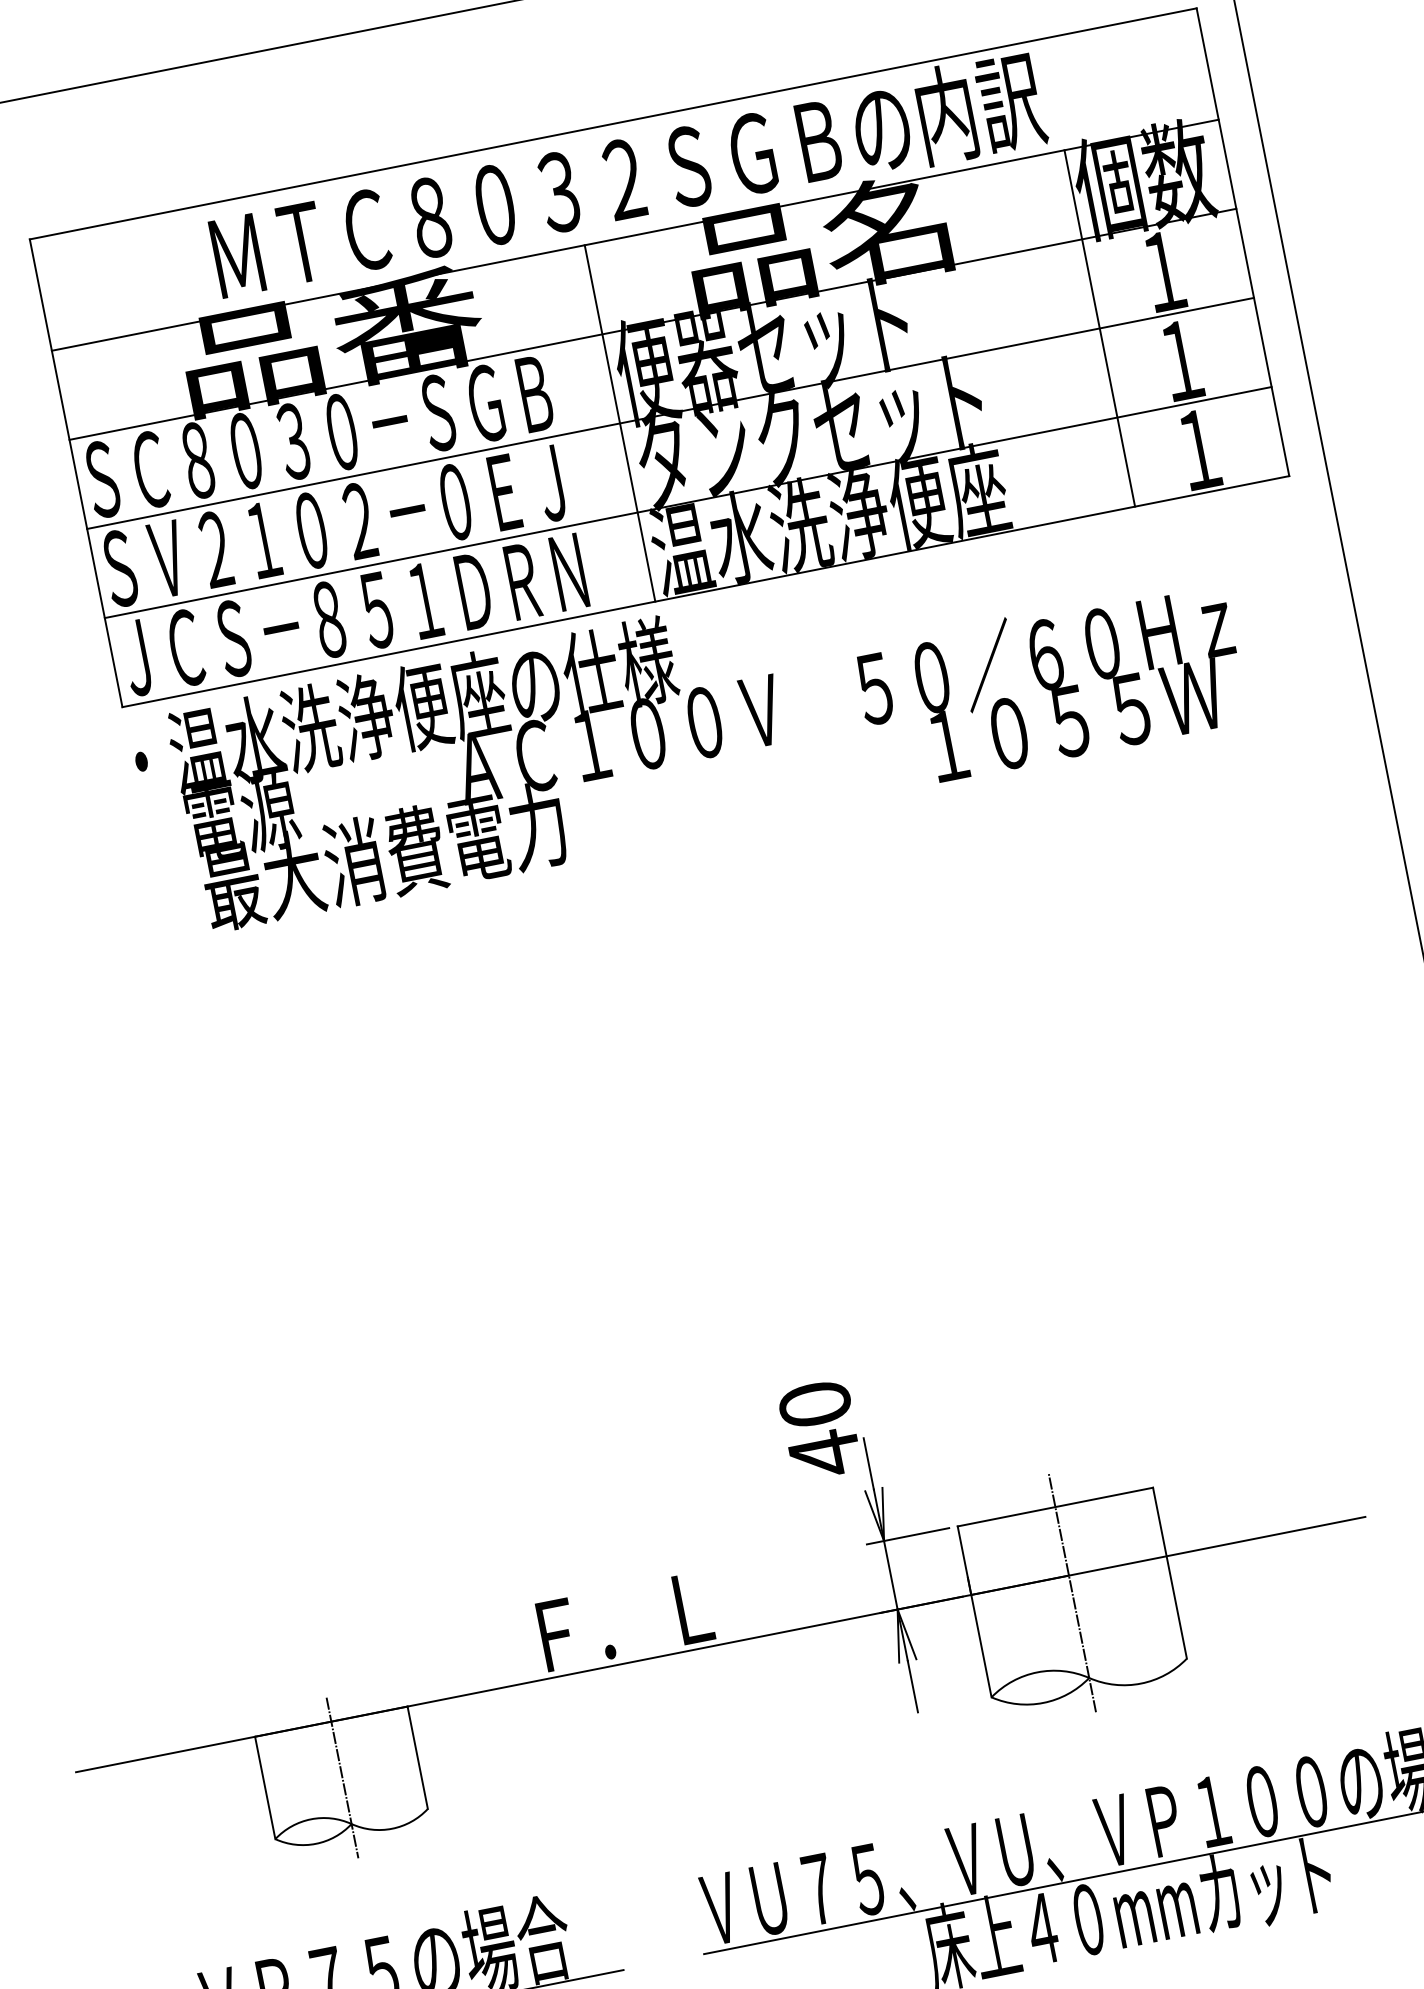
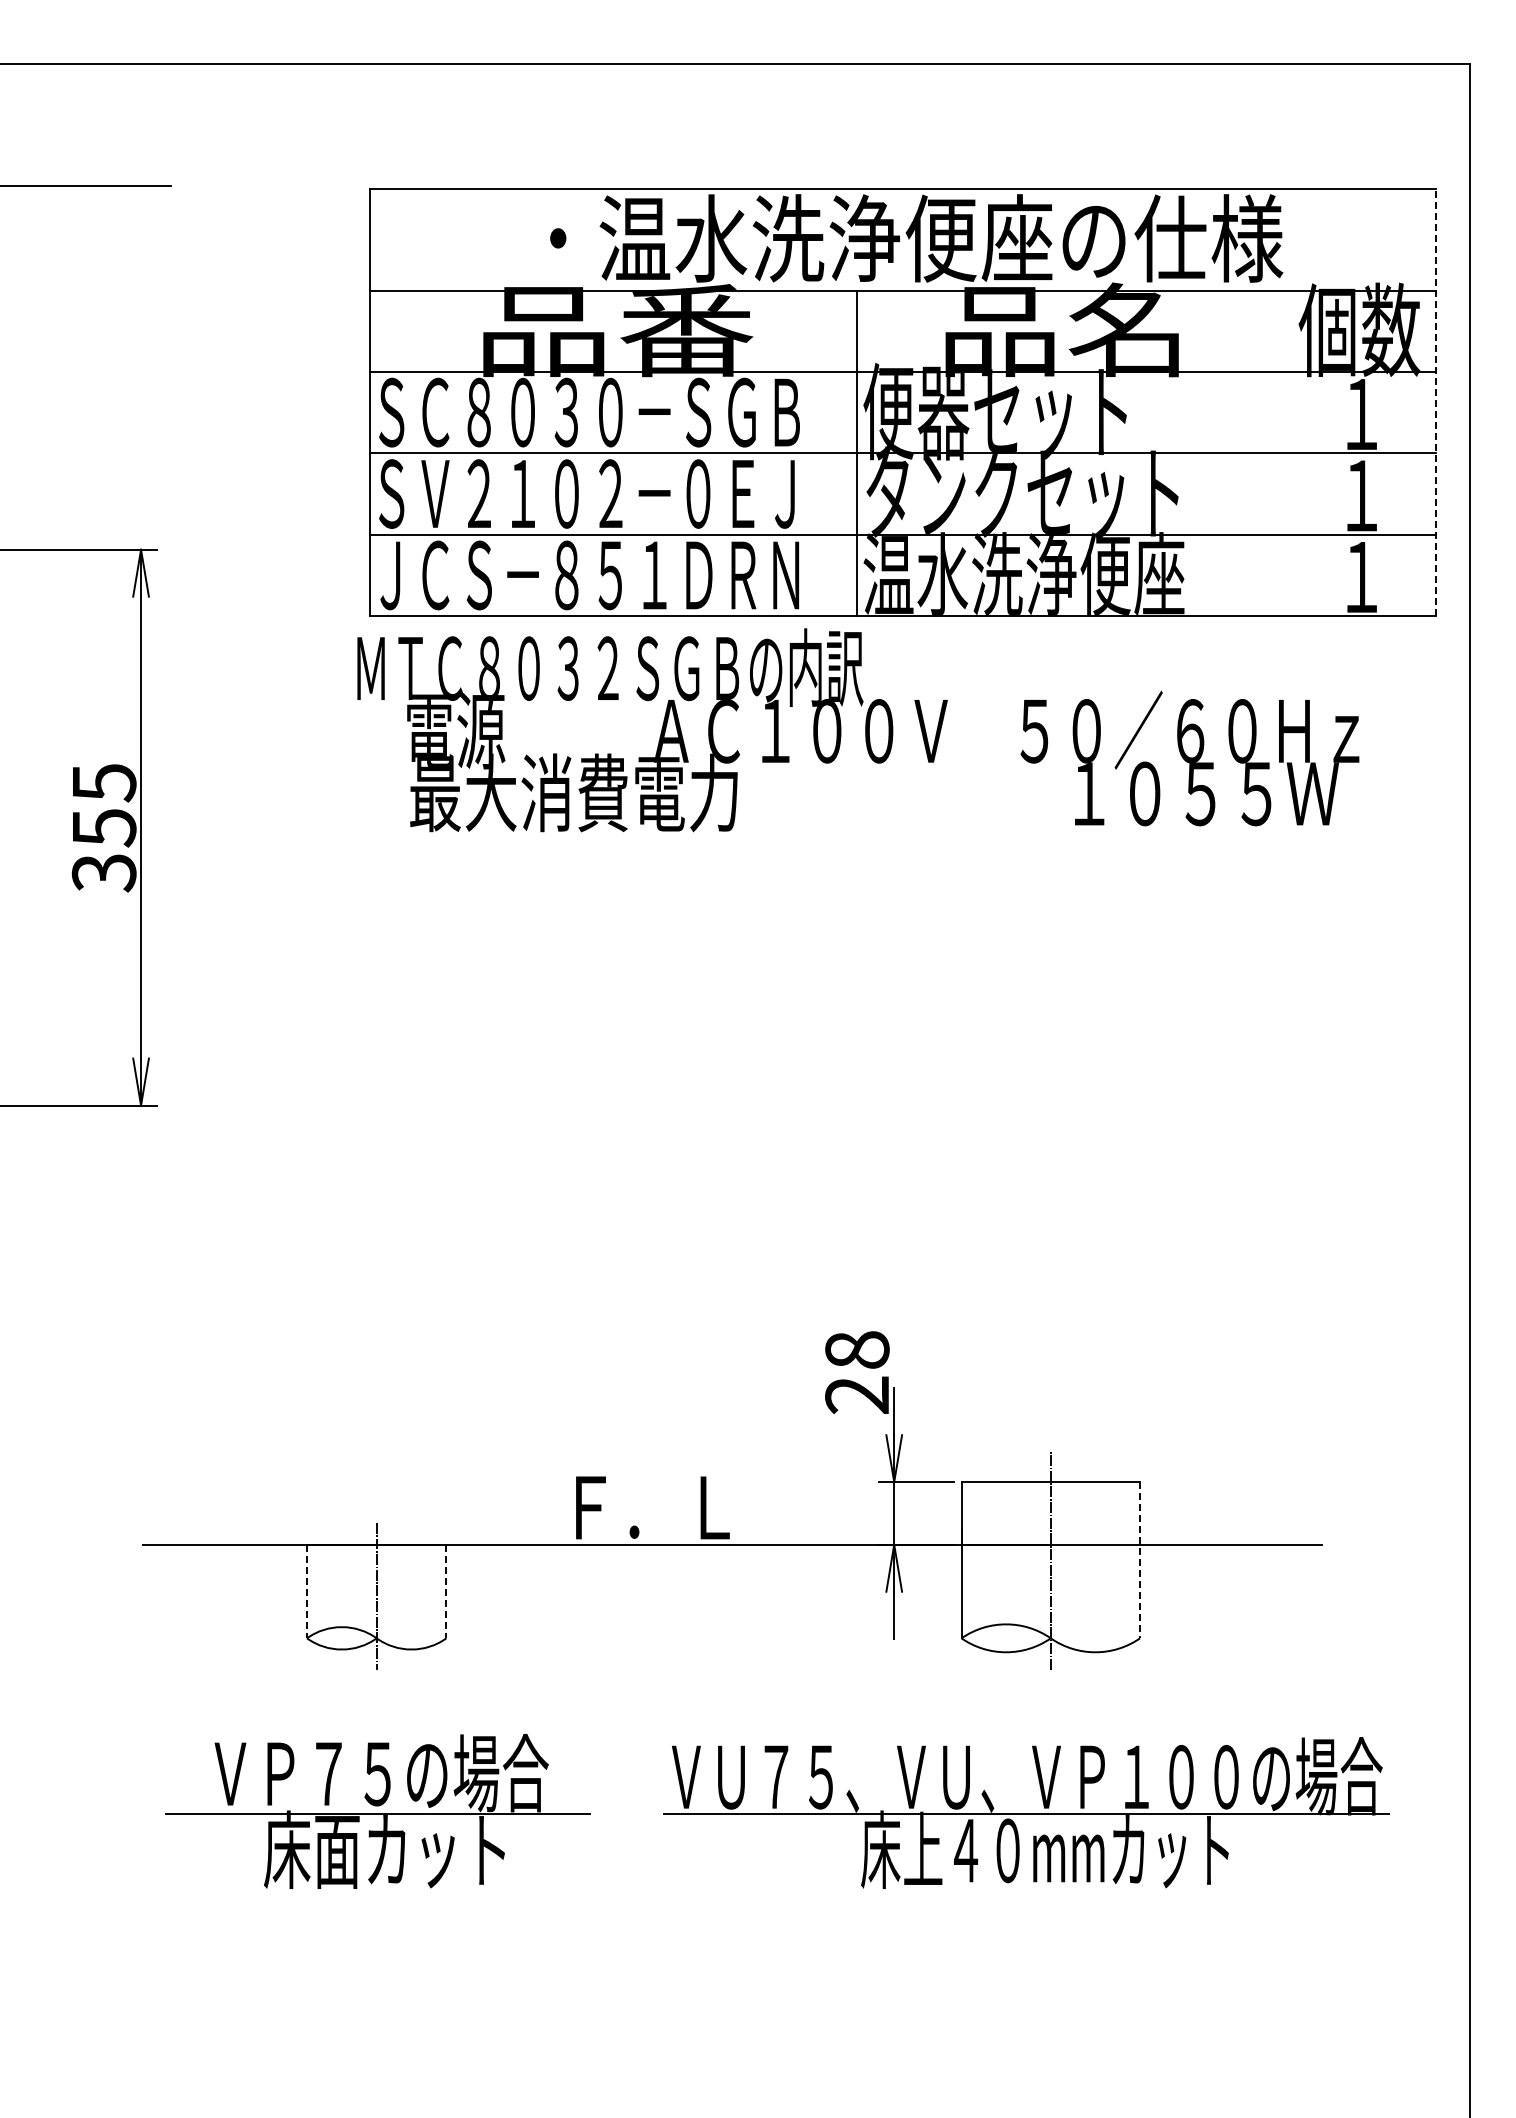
text: (628, 177) -> (906, 238), ＭＴＣ８０３２ＳＧＢの内訳 -> ・温水洗浄便座の仕様
line: (1242, 242) -> (1435, 402), solid -> dashed
line: (1100, 328) -> (1295, 453), removed
text: (397, 711) -> (610, 667), ・温水洗浄便座の仕様 -> ＭＴＣ８０３２ＳＧＢの内訳
text: (820, 1430) -> (857, 1373), 40 -> 28
line: (1170, 1573) -> (1140, 1560), solid -> dashed
line: (417, 1757) -> (446, 1591), solid -> dashed
line: (265, 1787) -> (307, 1591), solid -> dashed

